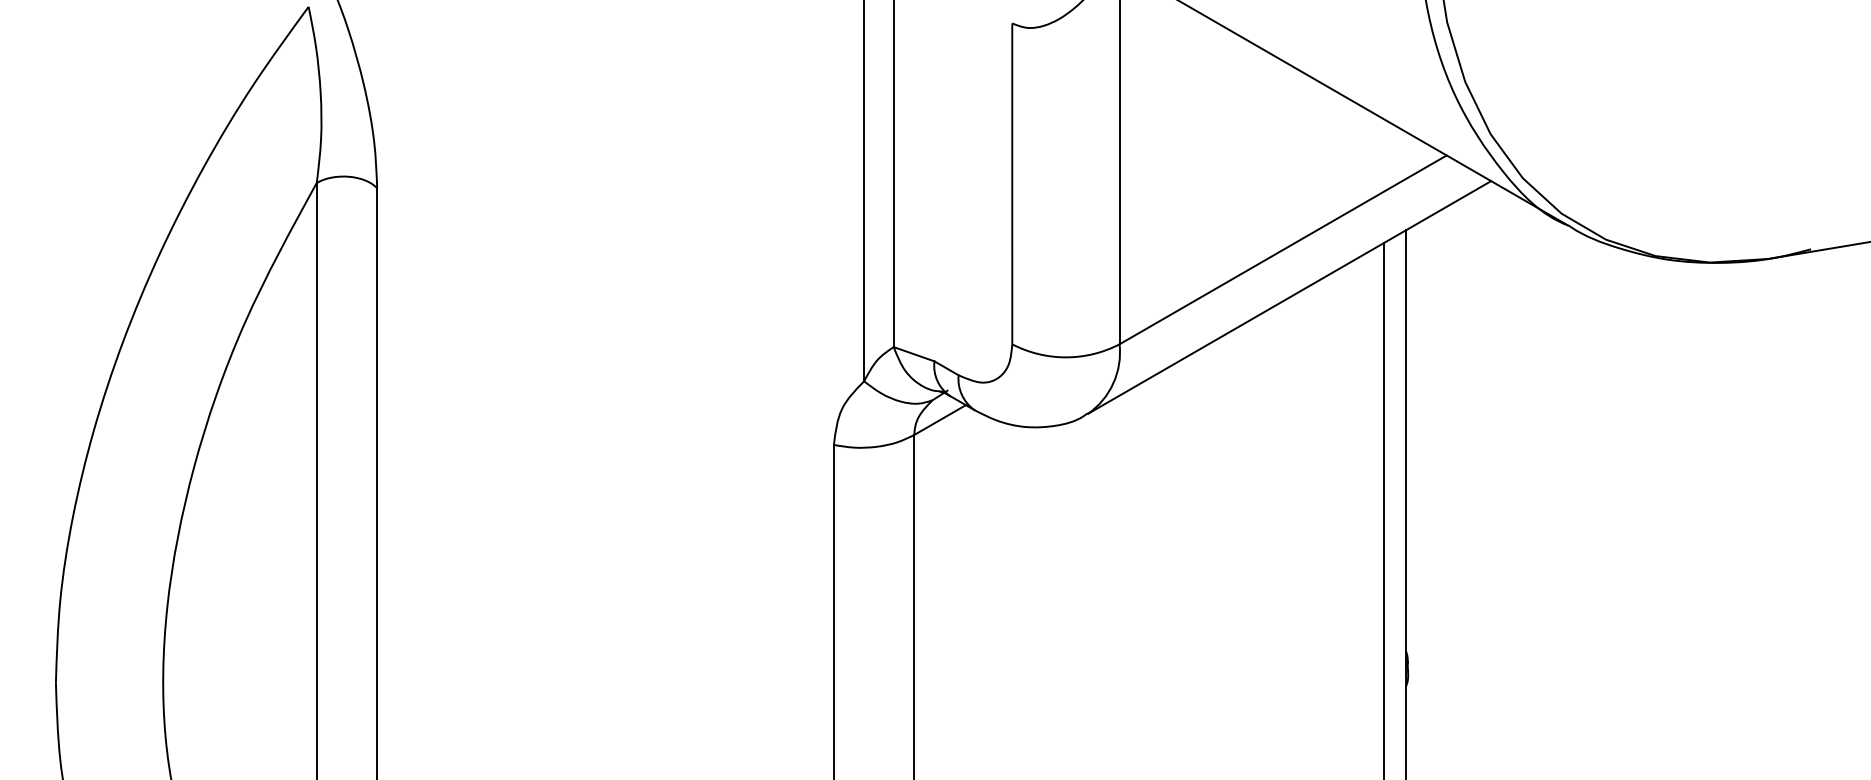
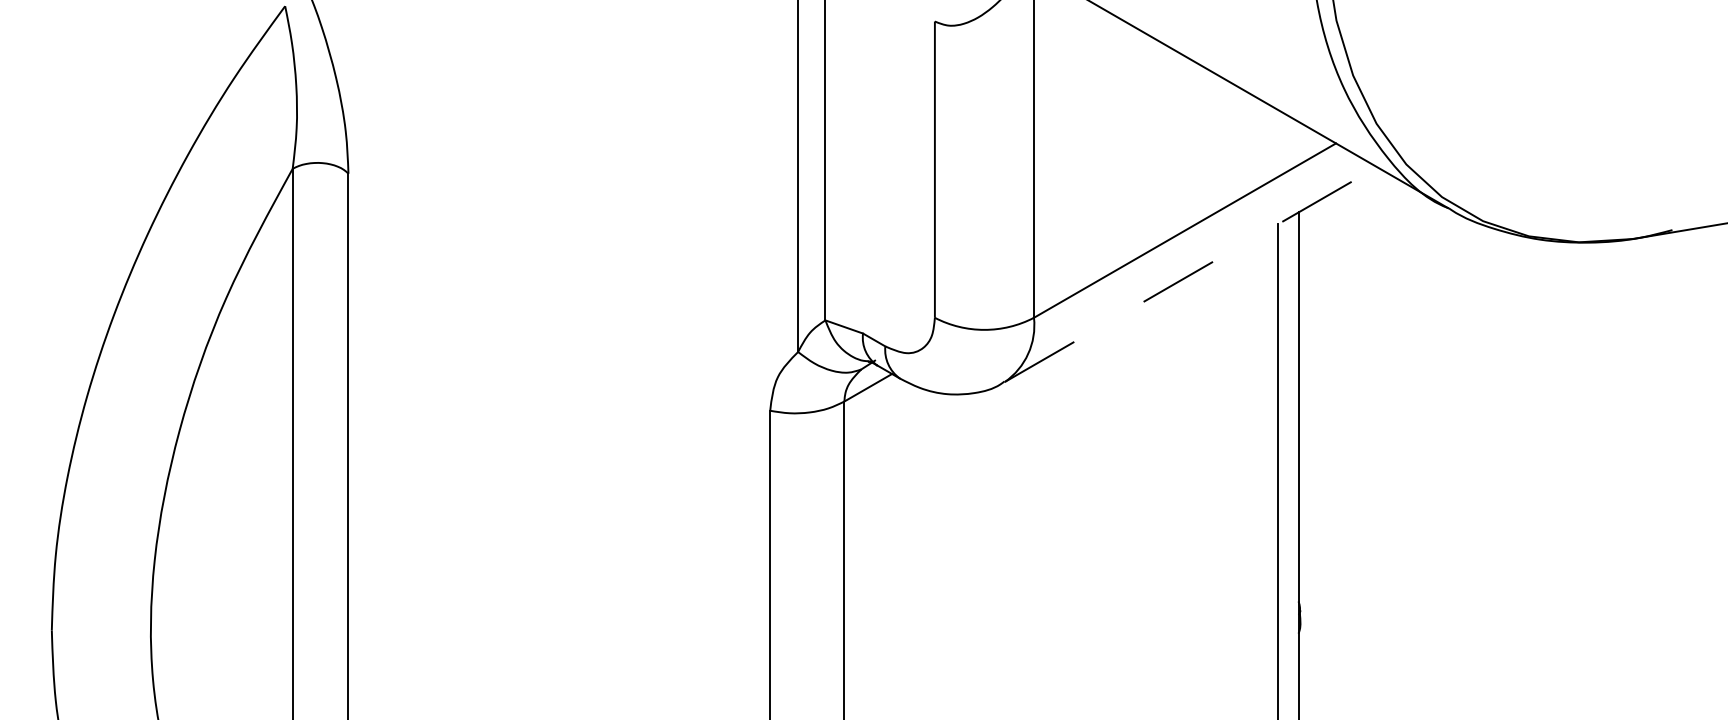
line: (1290, 297) -> (1191, 274), solid -> dashed

